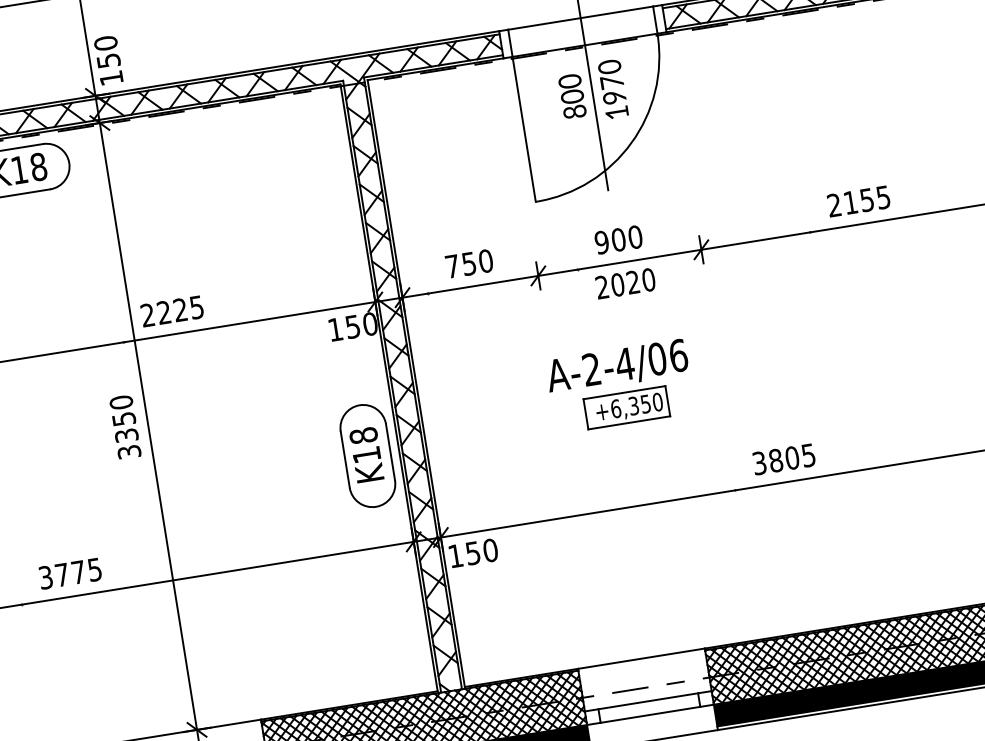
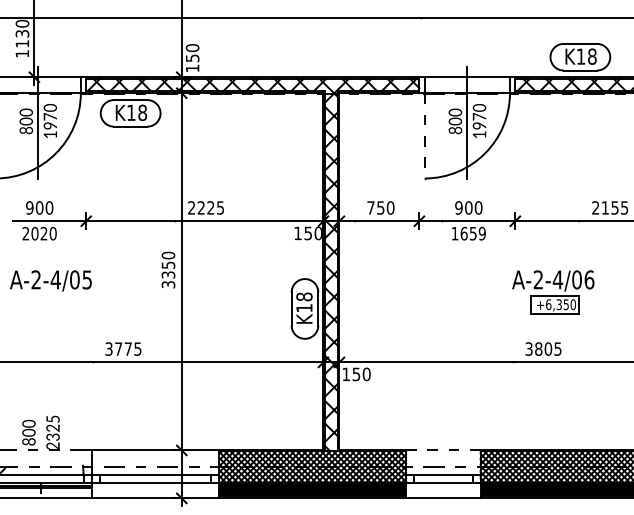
line: (523, 128) -> (424, 135), solid -> dashed
text: (625, 283) -> (468, 233), 2020 -> 1659
part: (620, 386) -> (553, 292), moved
line: (641, 658) -> (443, 450), solid -> dashed

